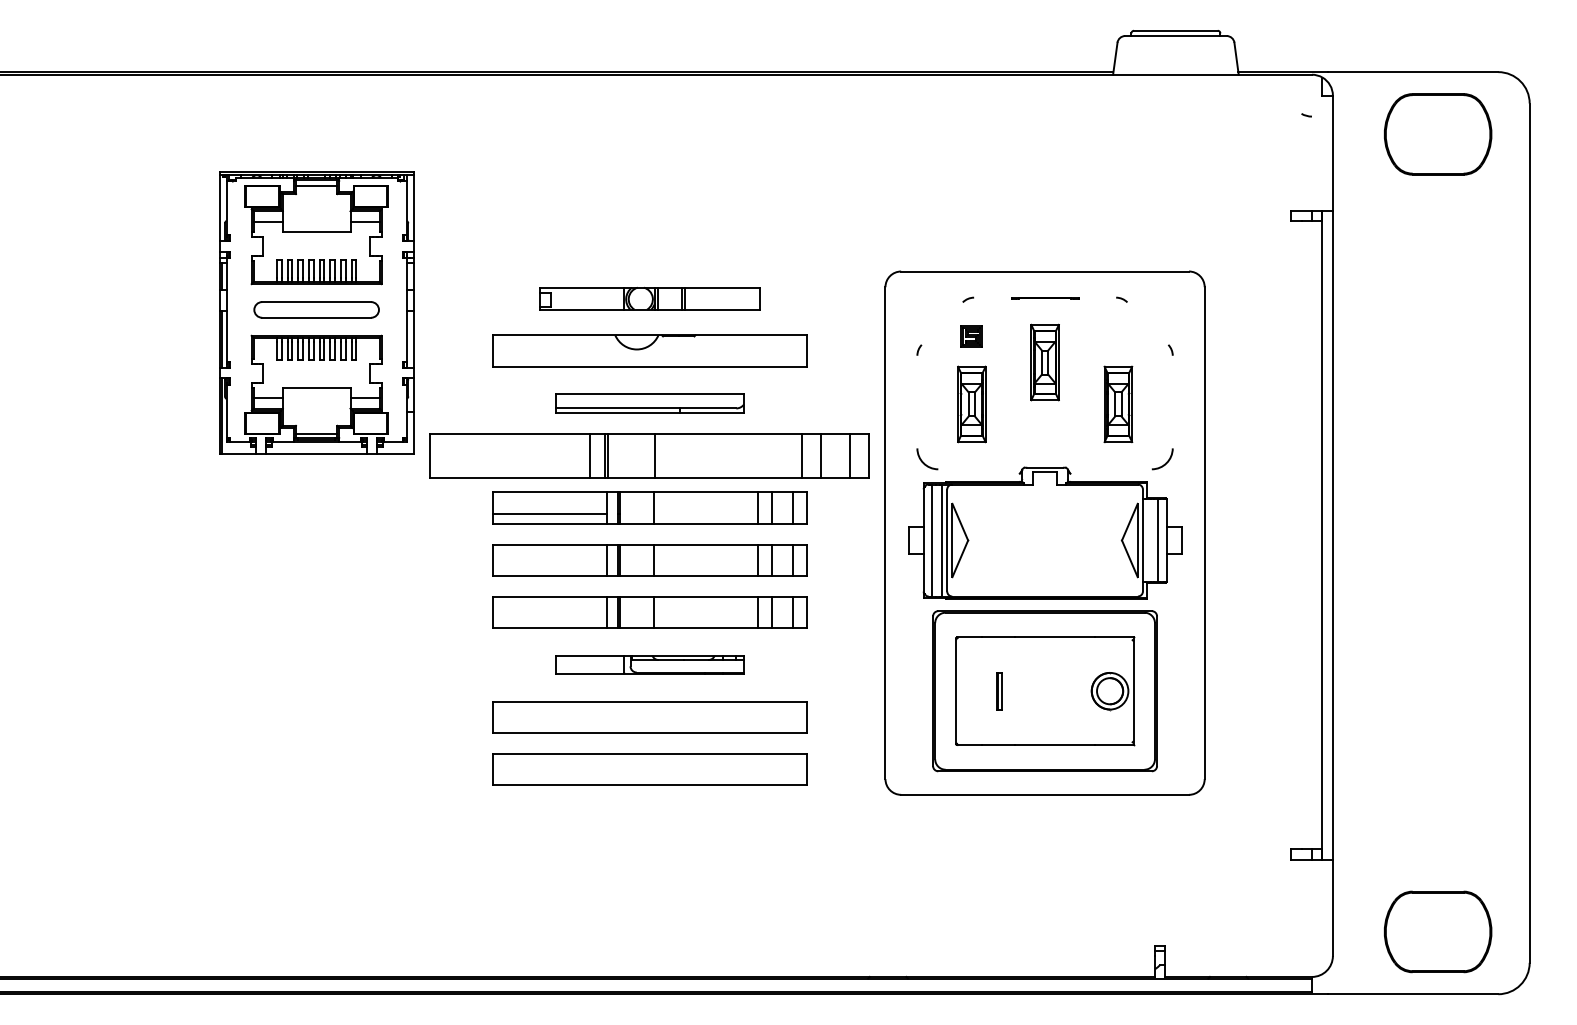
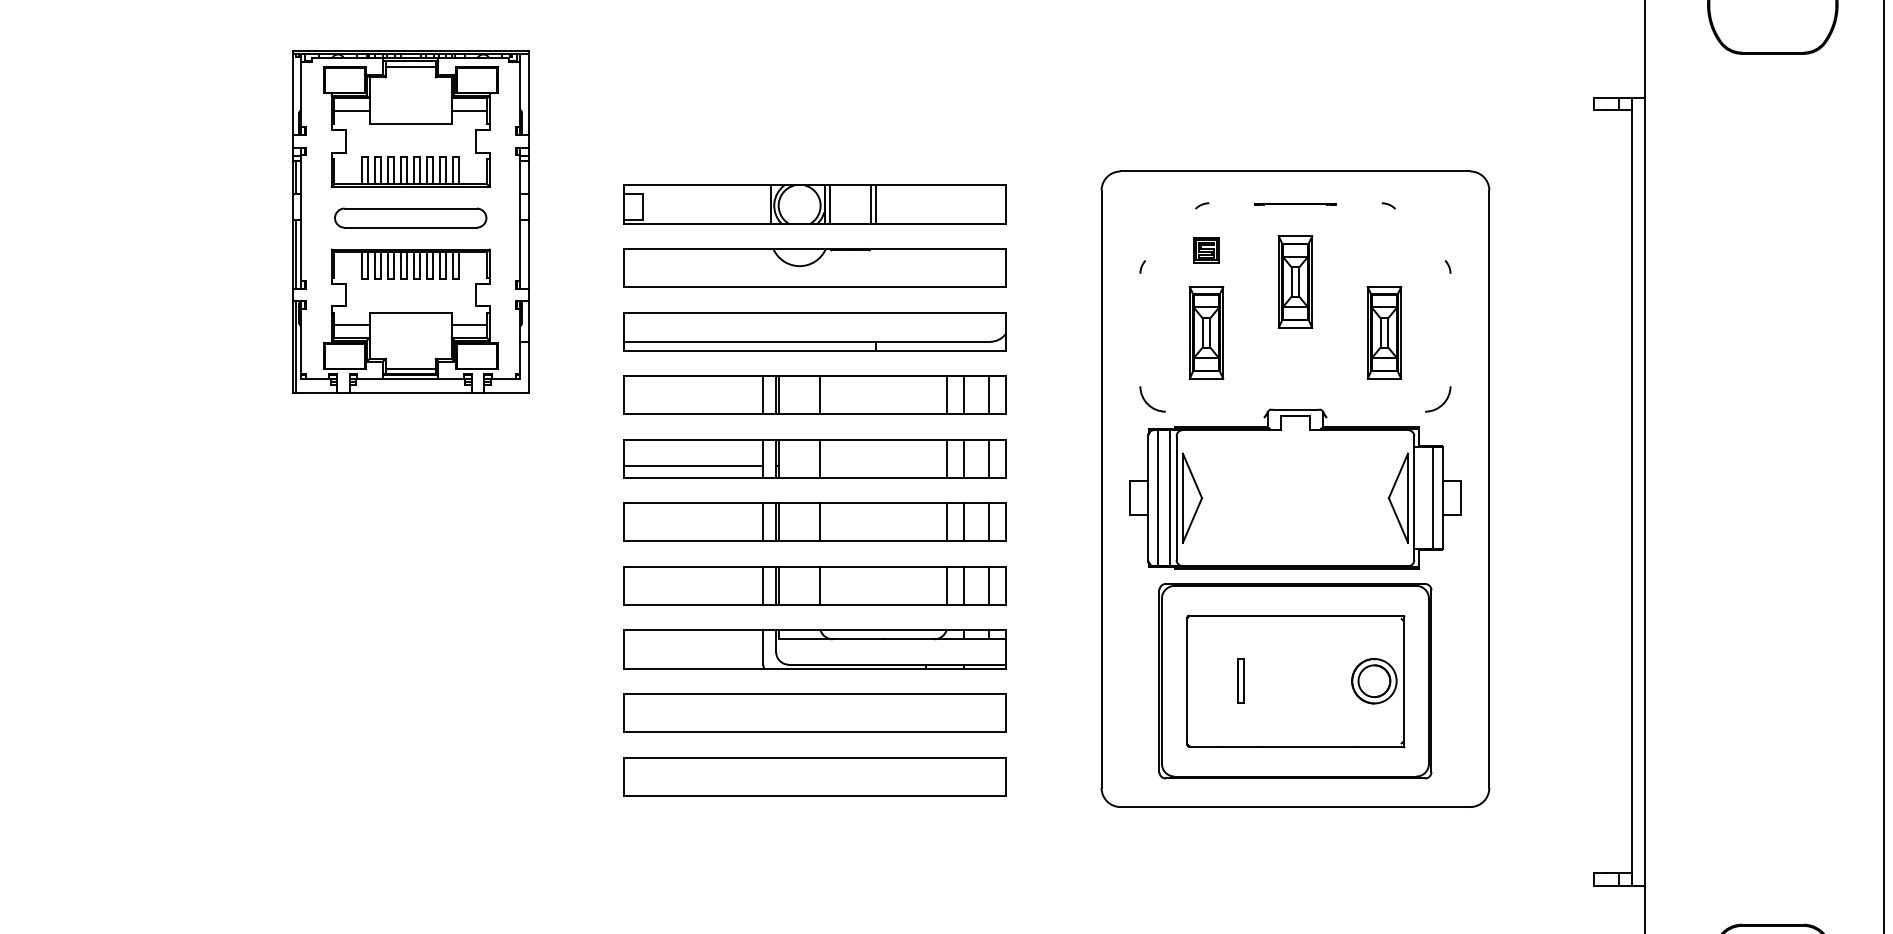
part: (649, 298) -> (814, 204), size x1.43
part: (649, 403) -> (814, 331), size x1.67
part: (649, 455) -> (814, 394), size x0.71
part: (649, 664) -> (814, 648), size x1.67

